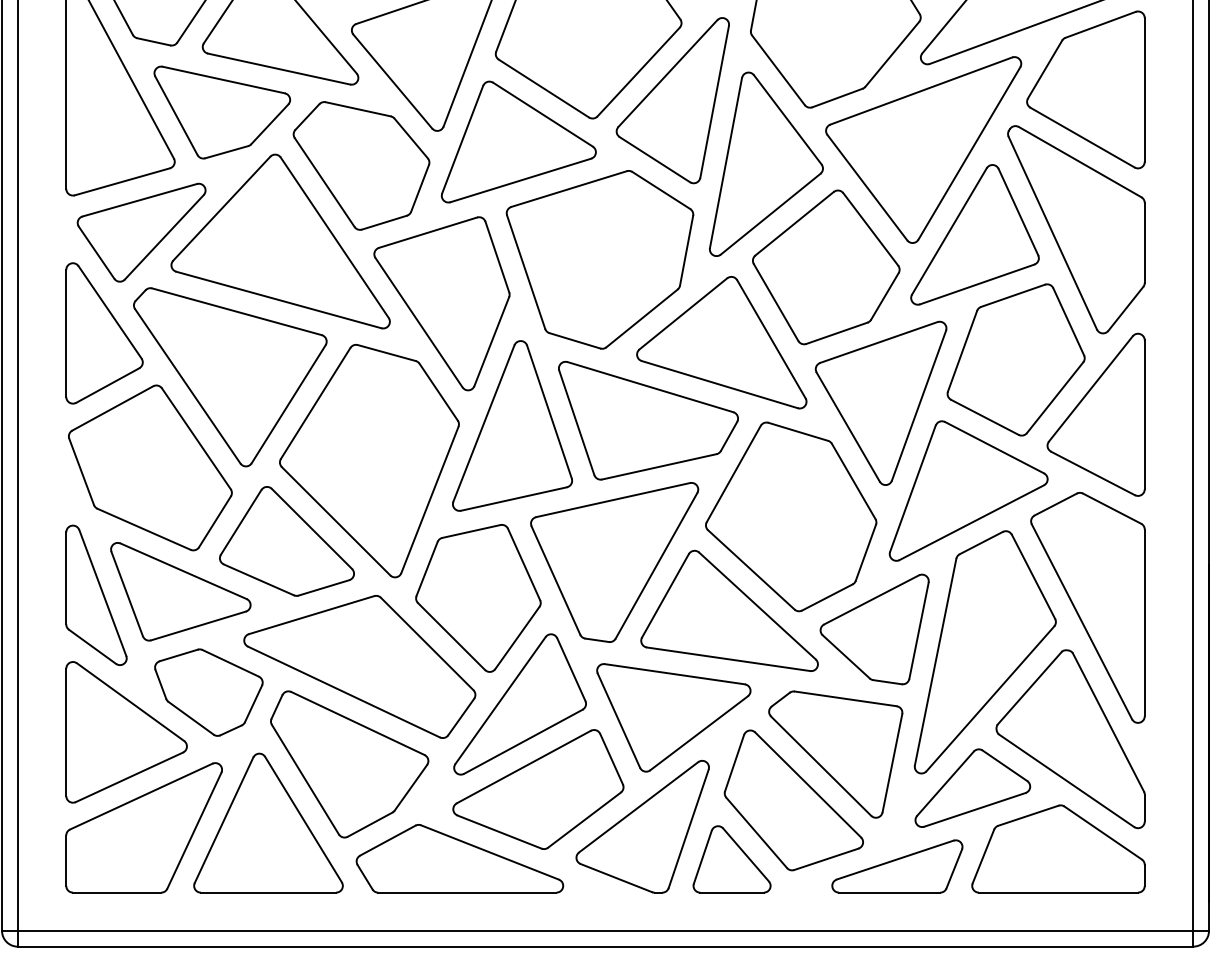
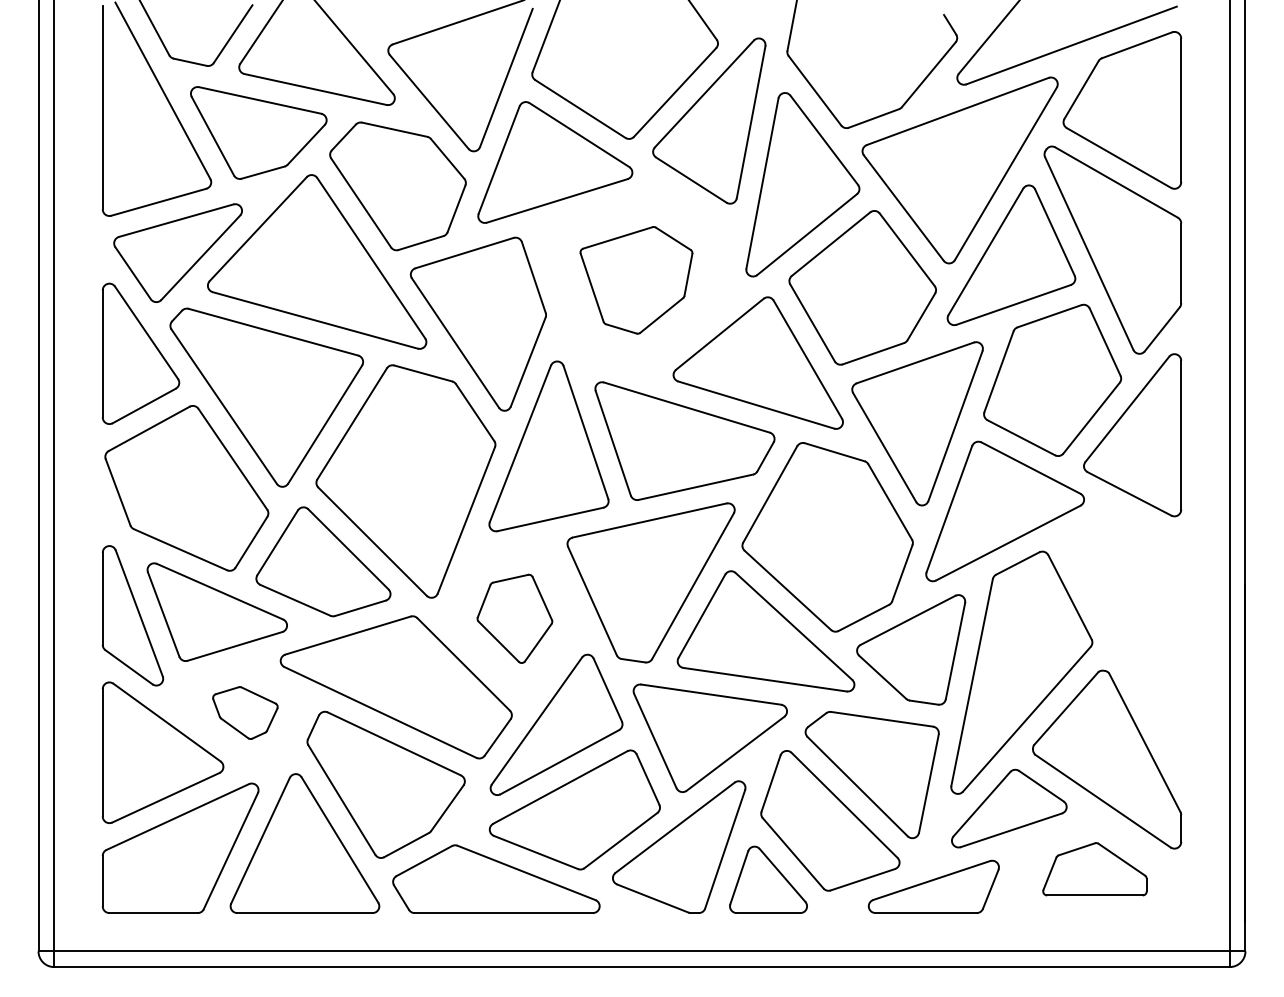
part: (600, 260) -> (636, 280), size x0.6
part: (478, 598) -> (514, 618), size x0.6
part: (1088, 608) -> (1124, 628), removed
part: (209, 692) -> (245, 712), size x0.6
part: (1058, 848) -> (1094, 868), size x0.6

